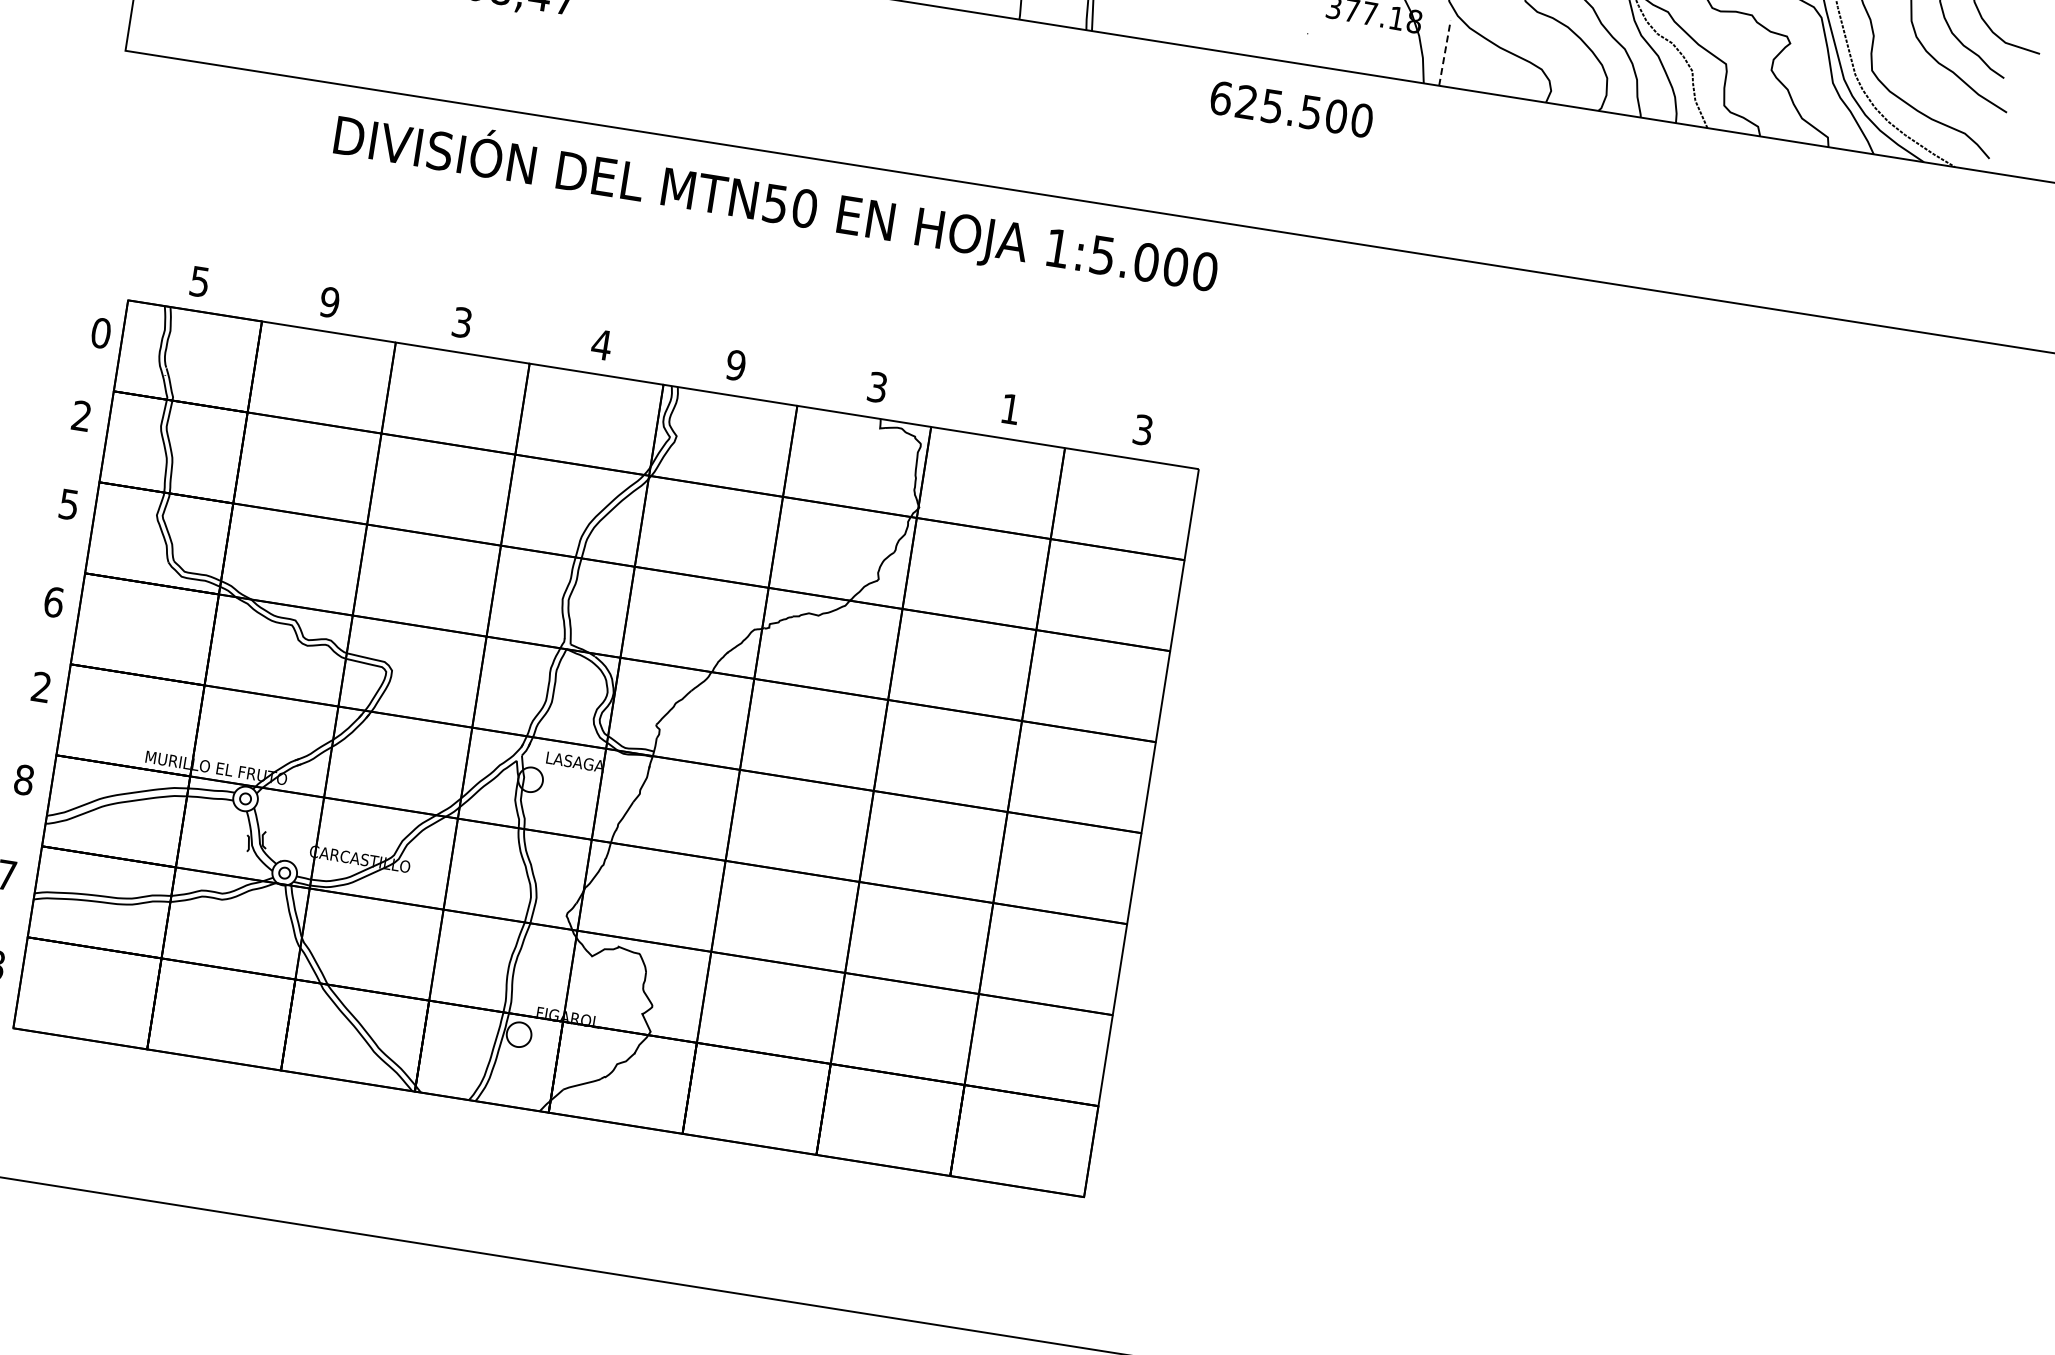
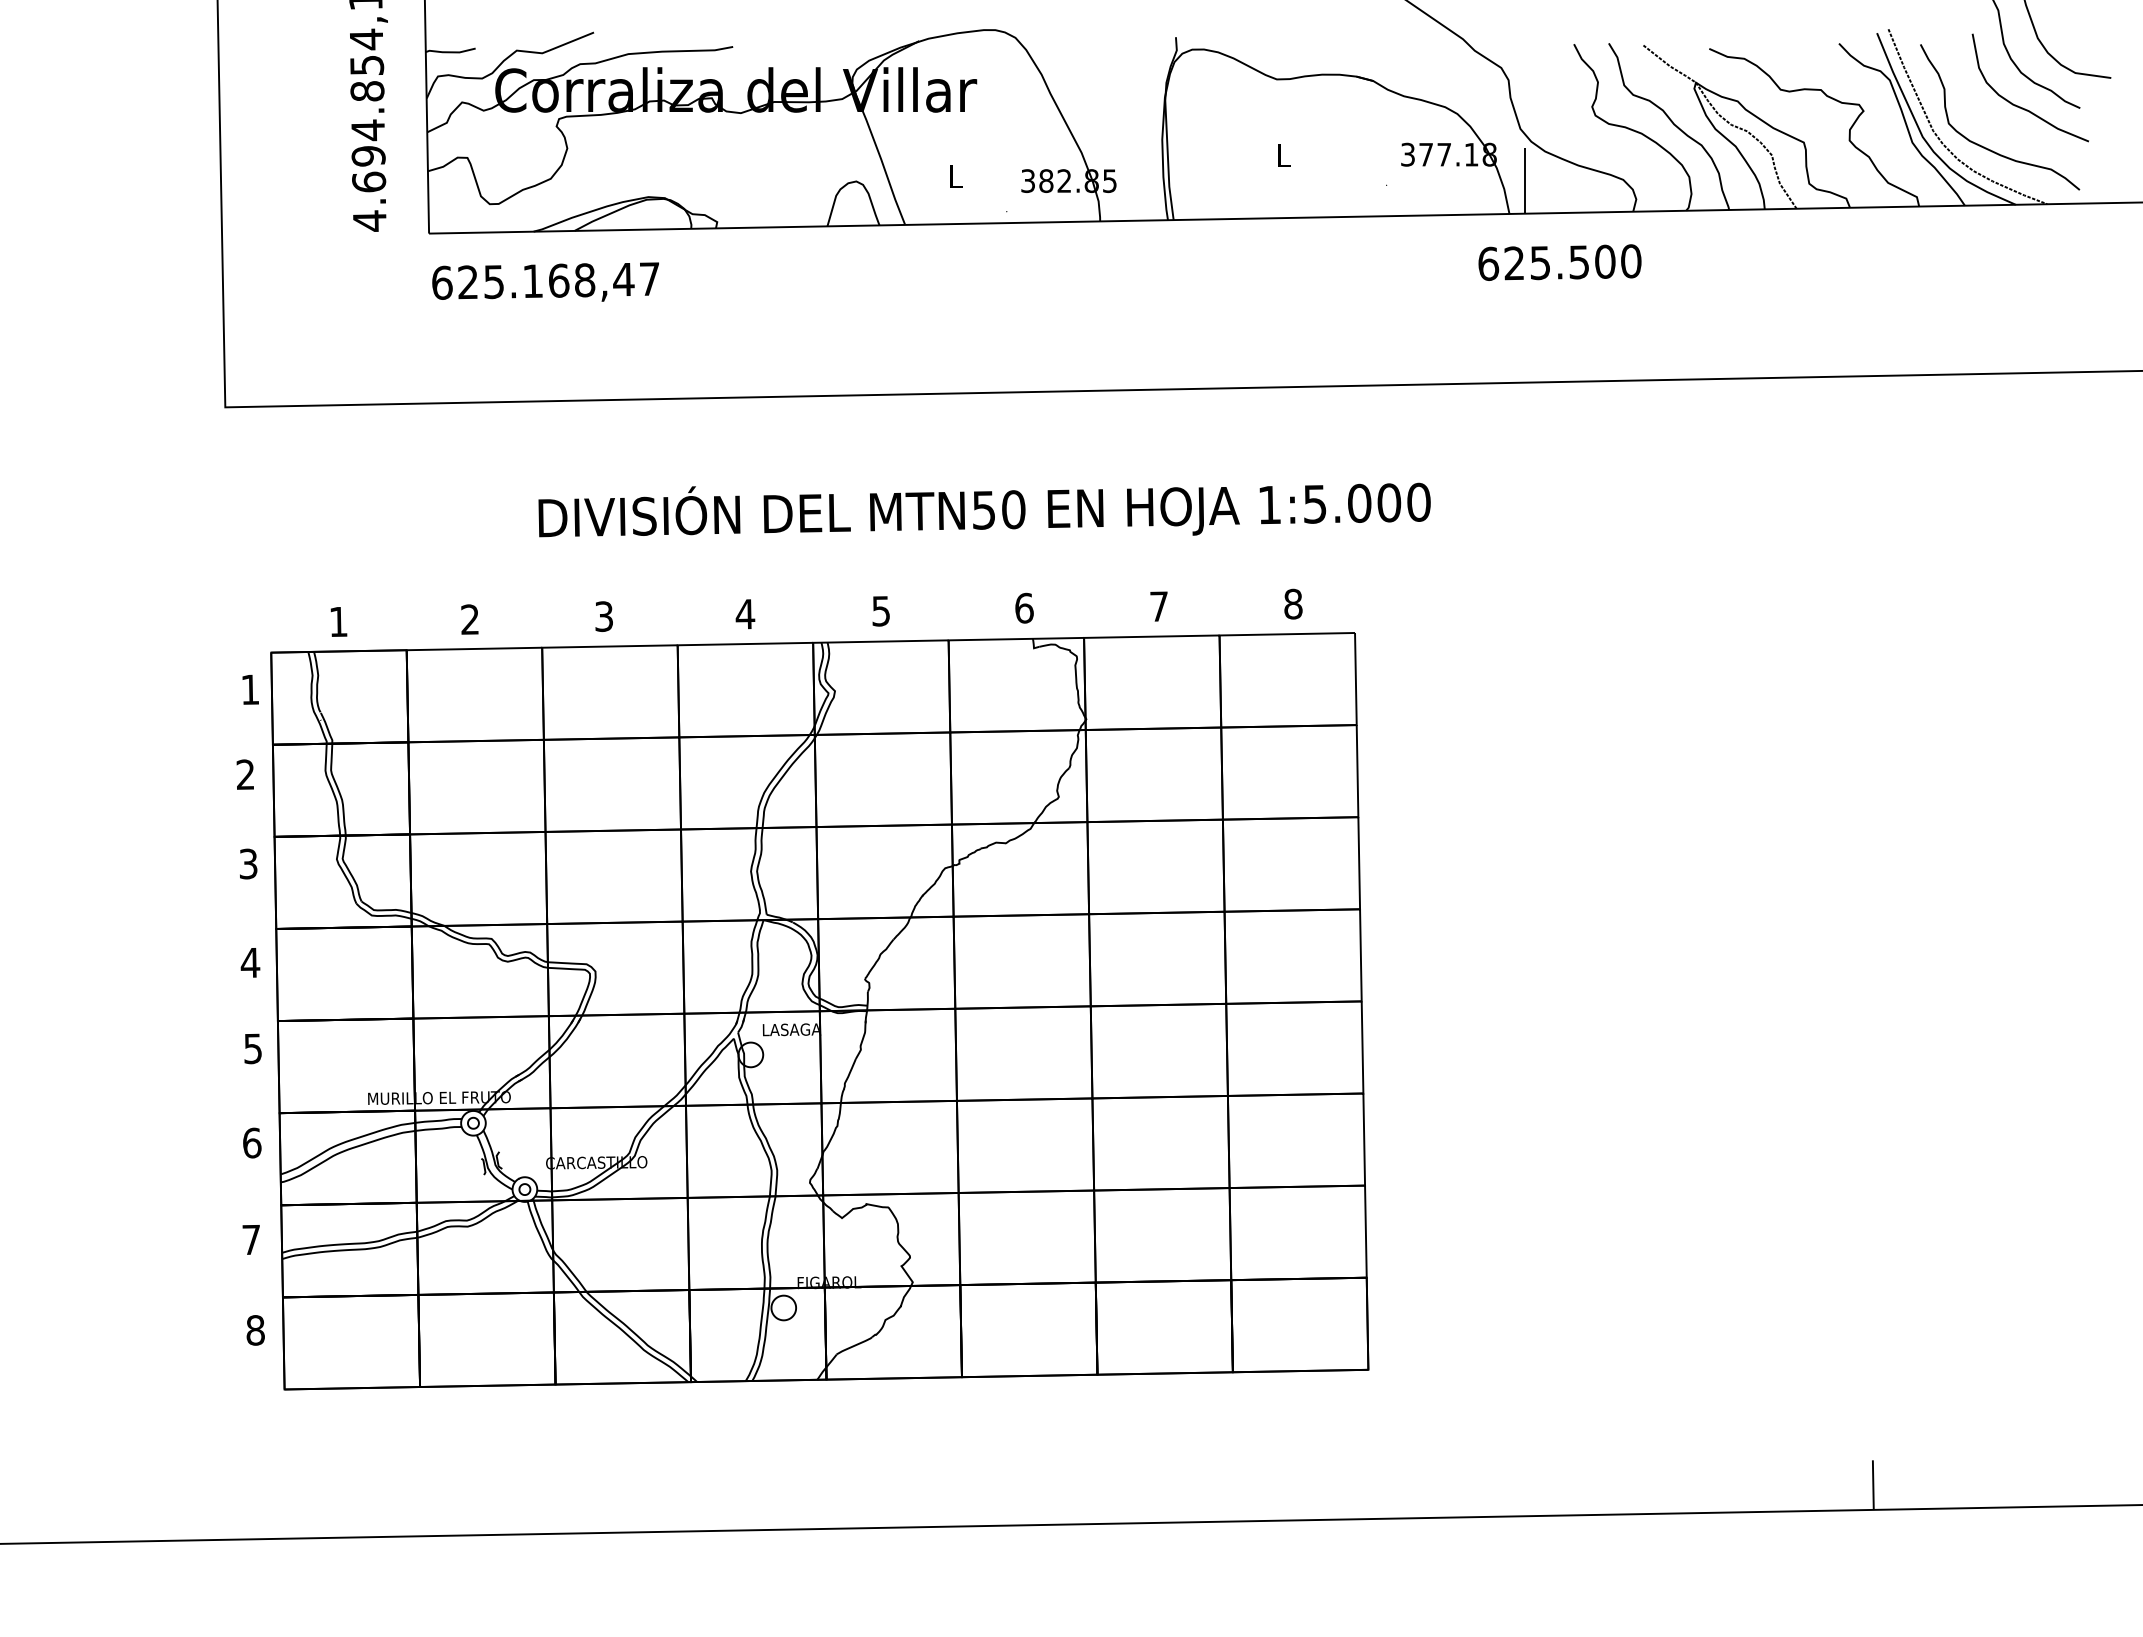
line: (1445, 53) -> (1525, 180), dashed -> solid
text: (1291, 109) -> (1559, 262), moved
text: (776, 203) -> (984, 509), moved
text: (199, 282) -> (338, 622), 5 -> 1
text: (329, 302) -> (469, 619), 9 -> 2
text: (101, 333) -> (250, 689), 0 -> 1
text: (735, 364) -> (880, 610), 9 -> 5
text: (877, 386) -> (1024, 607), 3 -> 6
text: (1009, 408) -> (1158, 606), 1 -> 7
text: (1143, 429) -> (1293, 603), 3 -> 8
text: (69, 504) -> (248, 863), 5 -> 3
text: (53, 601) -> (250, 962), 6 -> 4
text: (40, 686) -> (252, 1048), 2 -> 5
text: (24, 779) -> (252, 1142), 8 -> 6

